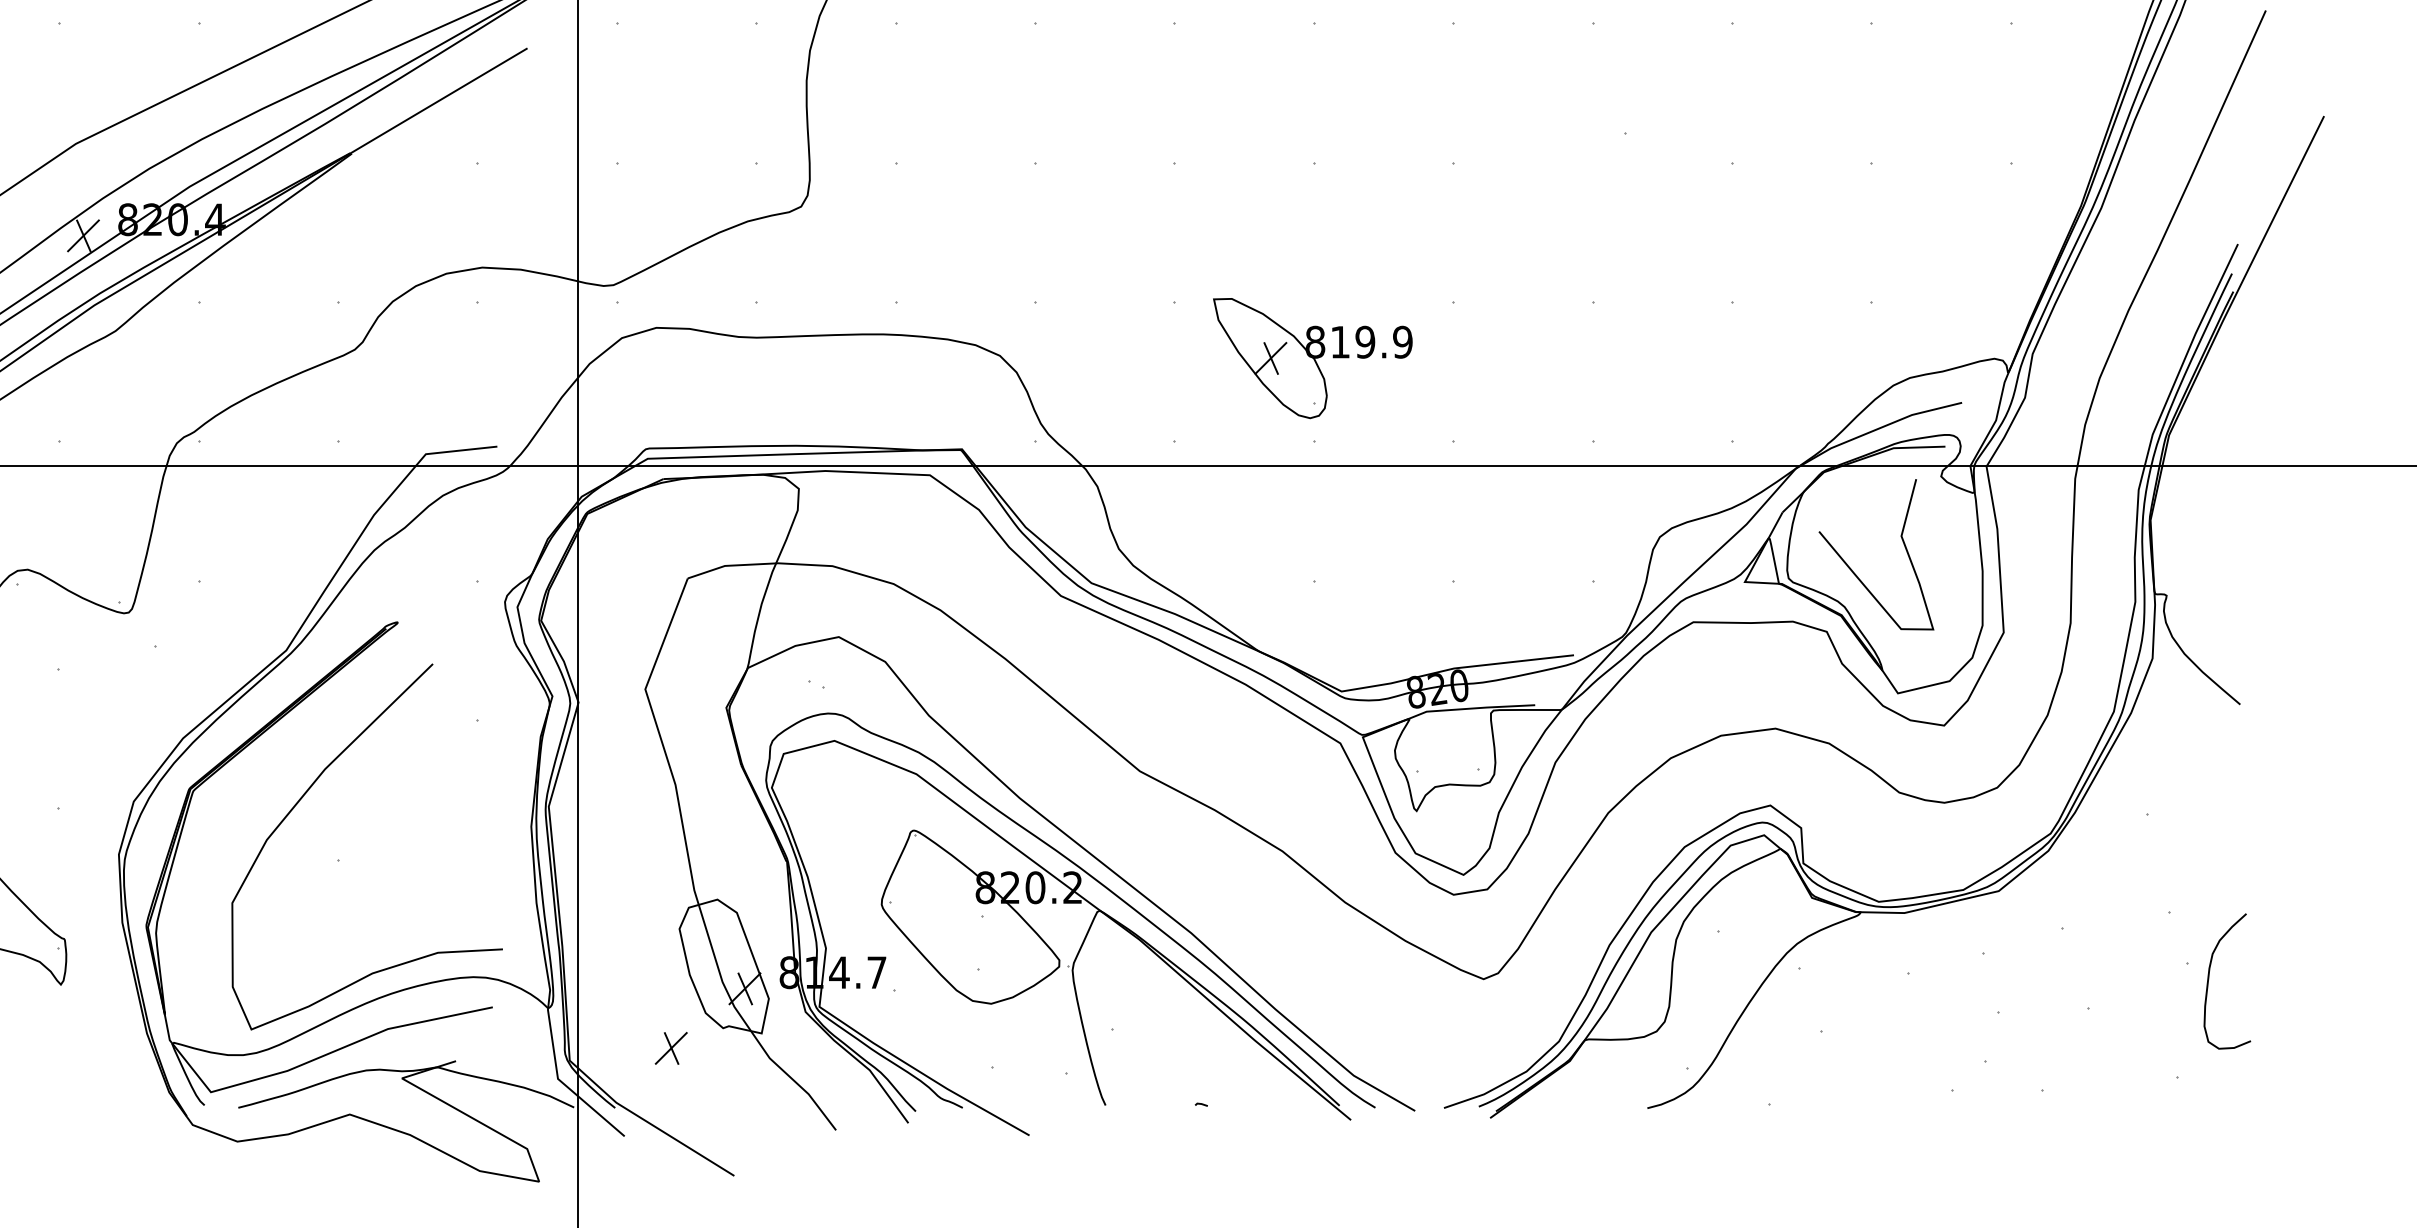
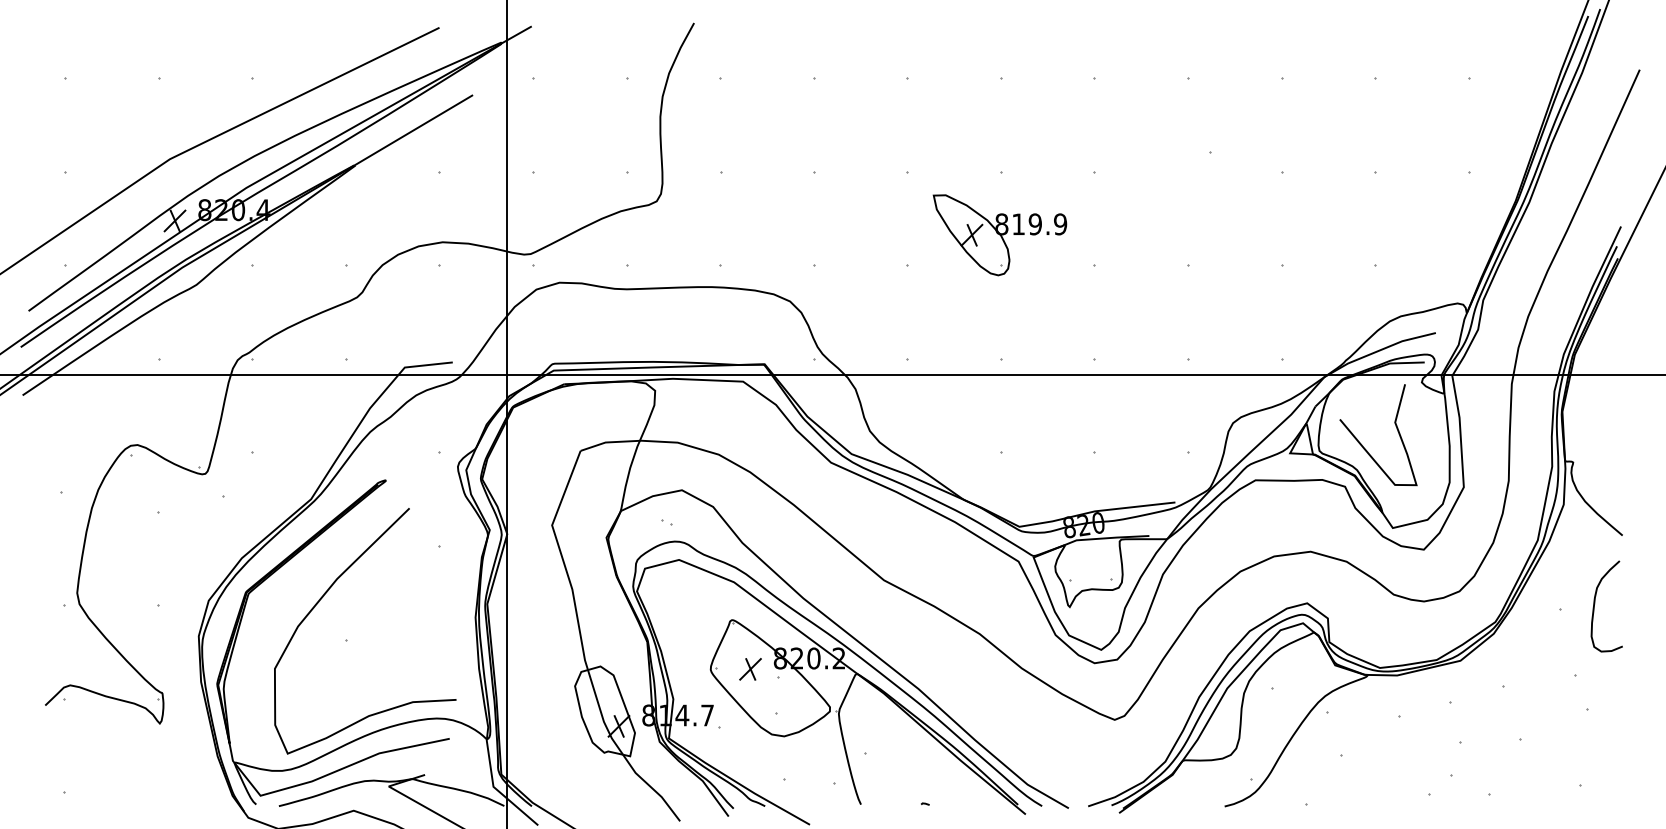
part: (1311, 358) -> (999, 235), moved
curve: (2210, 978) -> (1595, 604), moved
part: (671, 1048) -> (750, 669), moved

